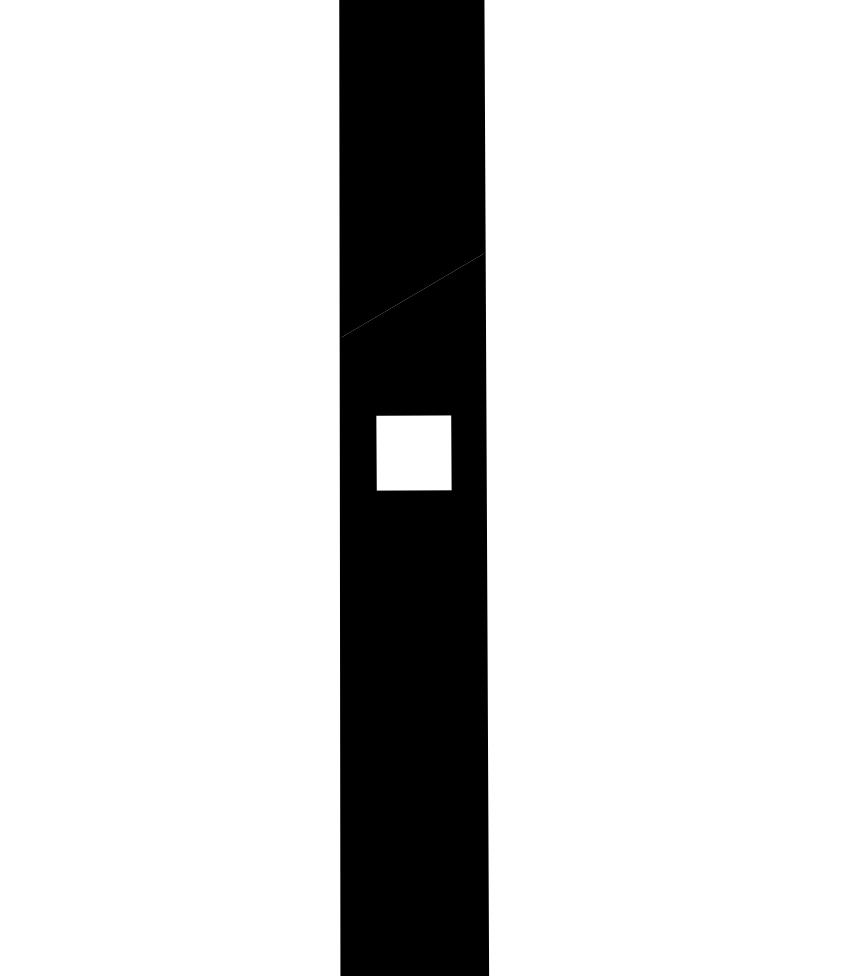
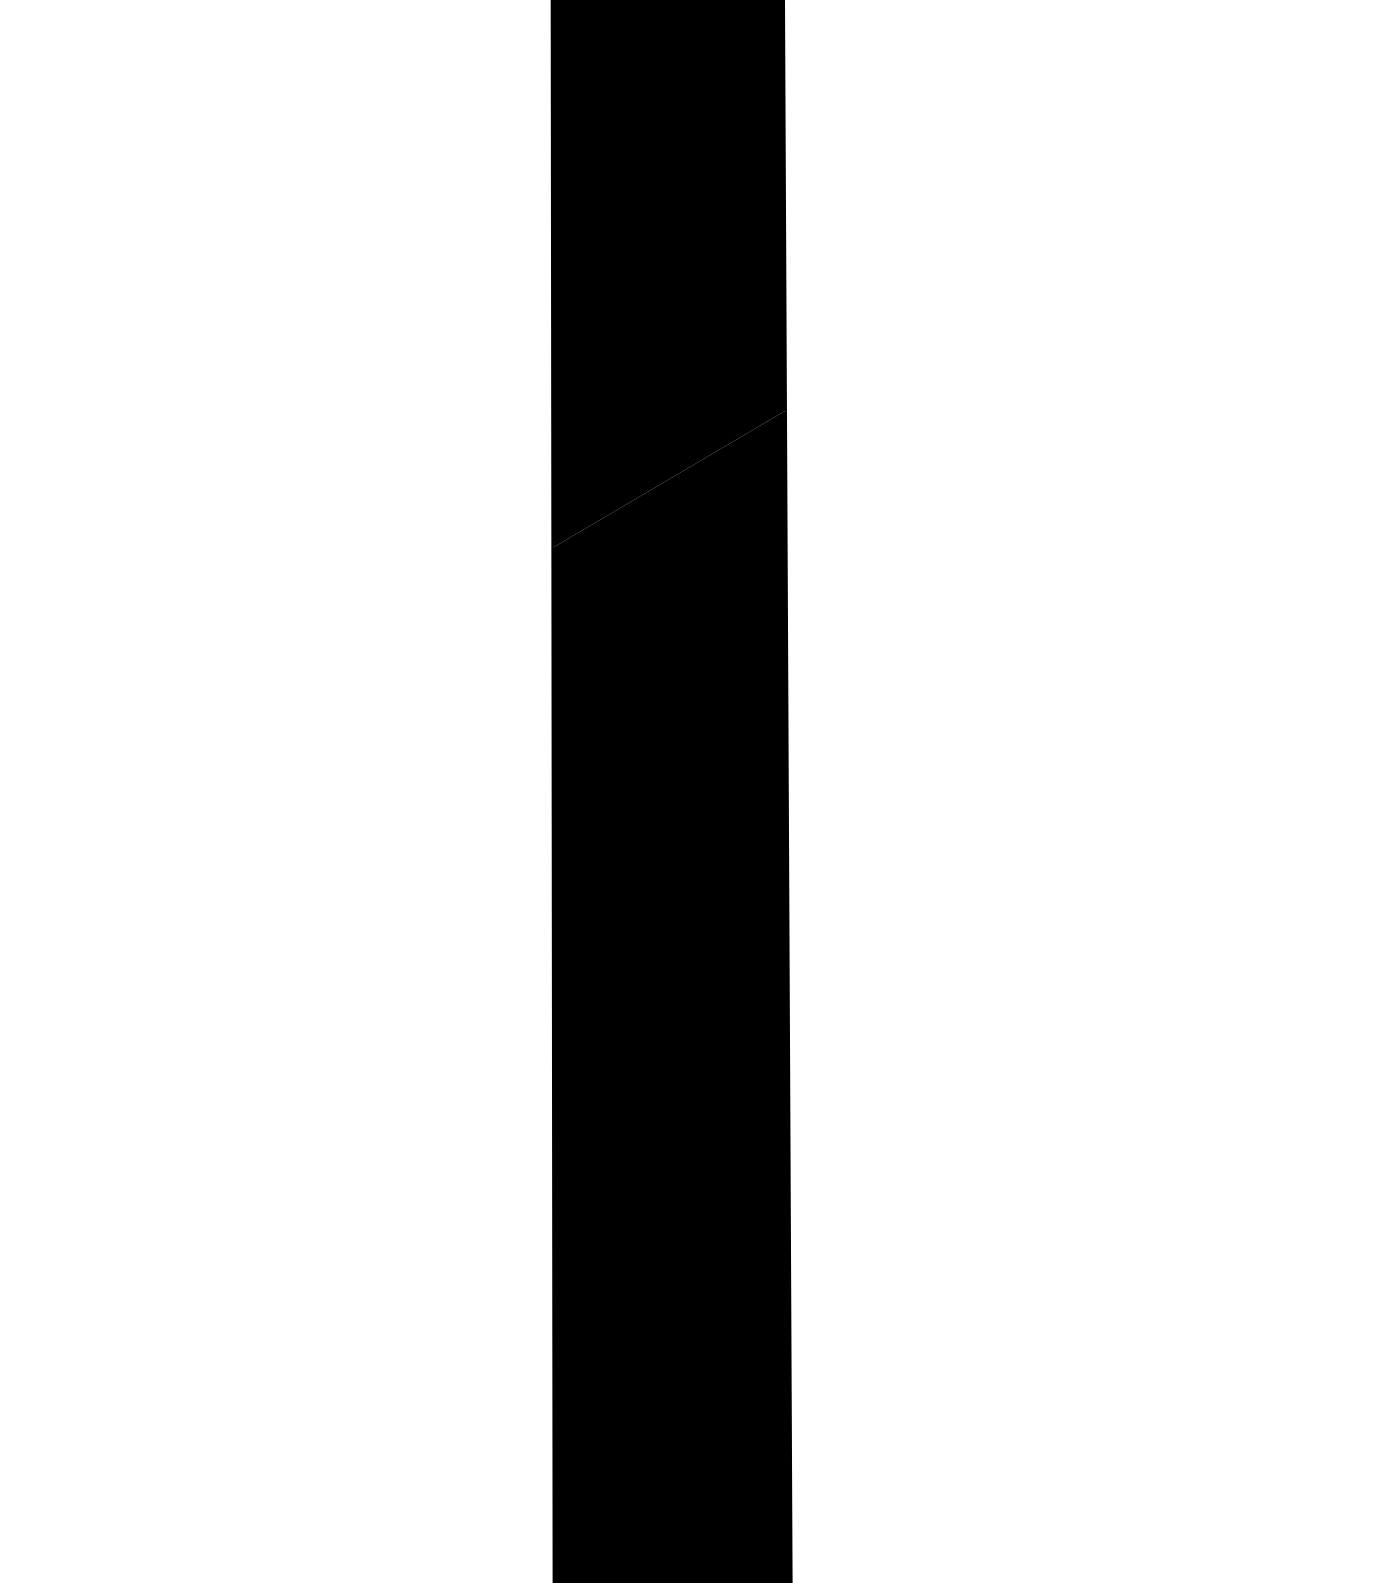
fill: (413, 452) -> (670, 733), added

